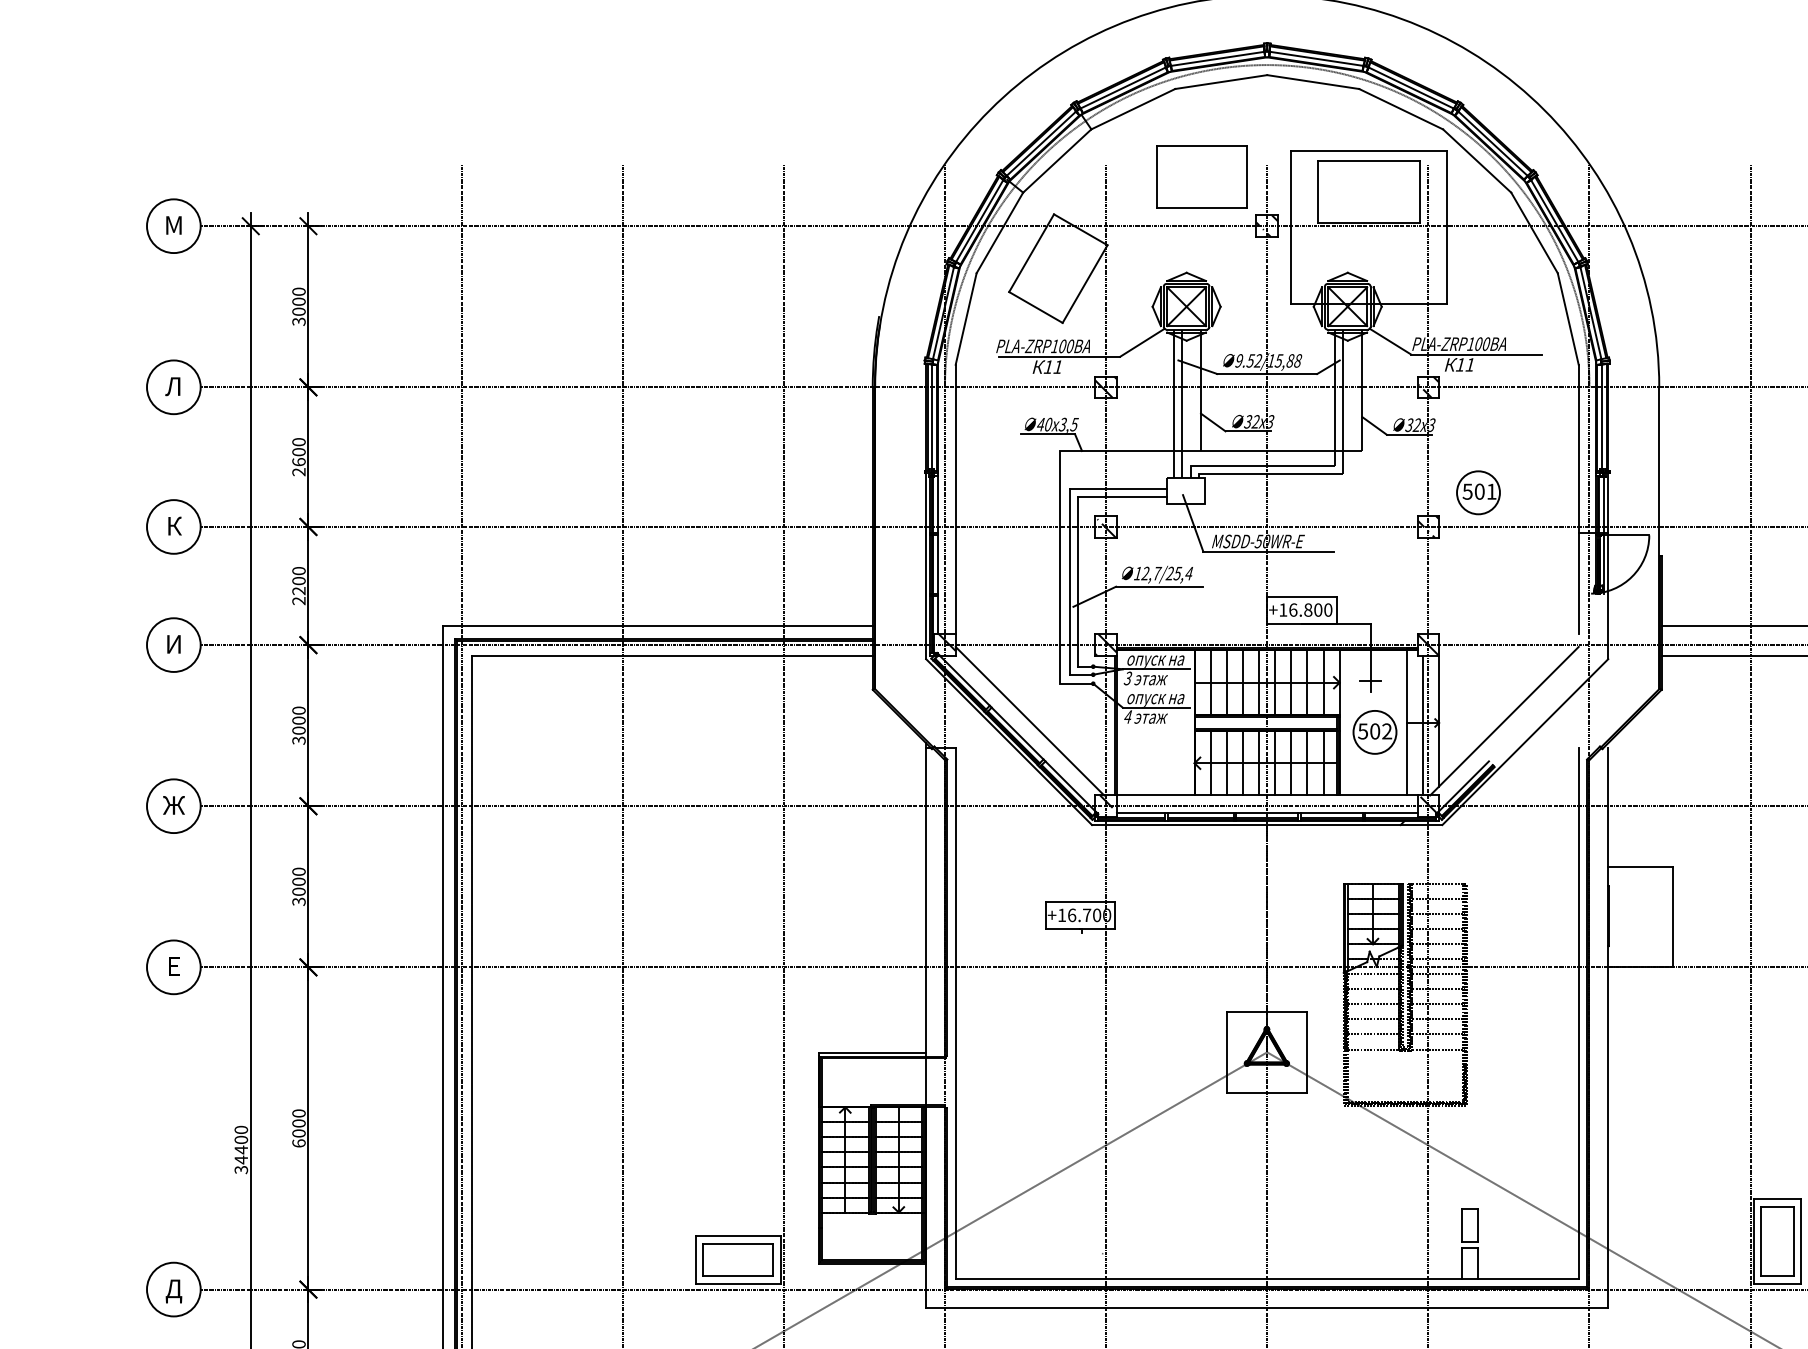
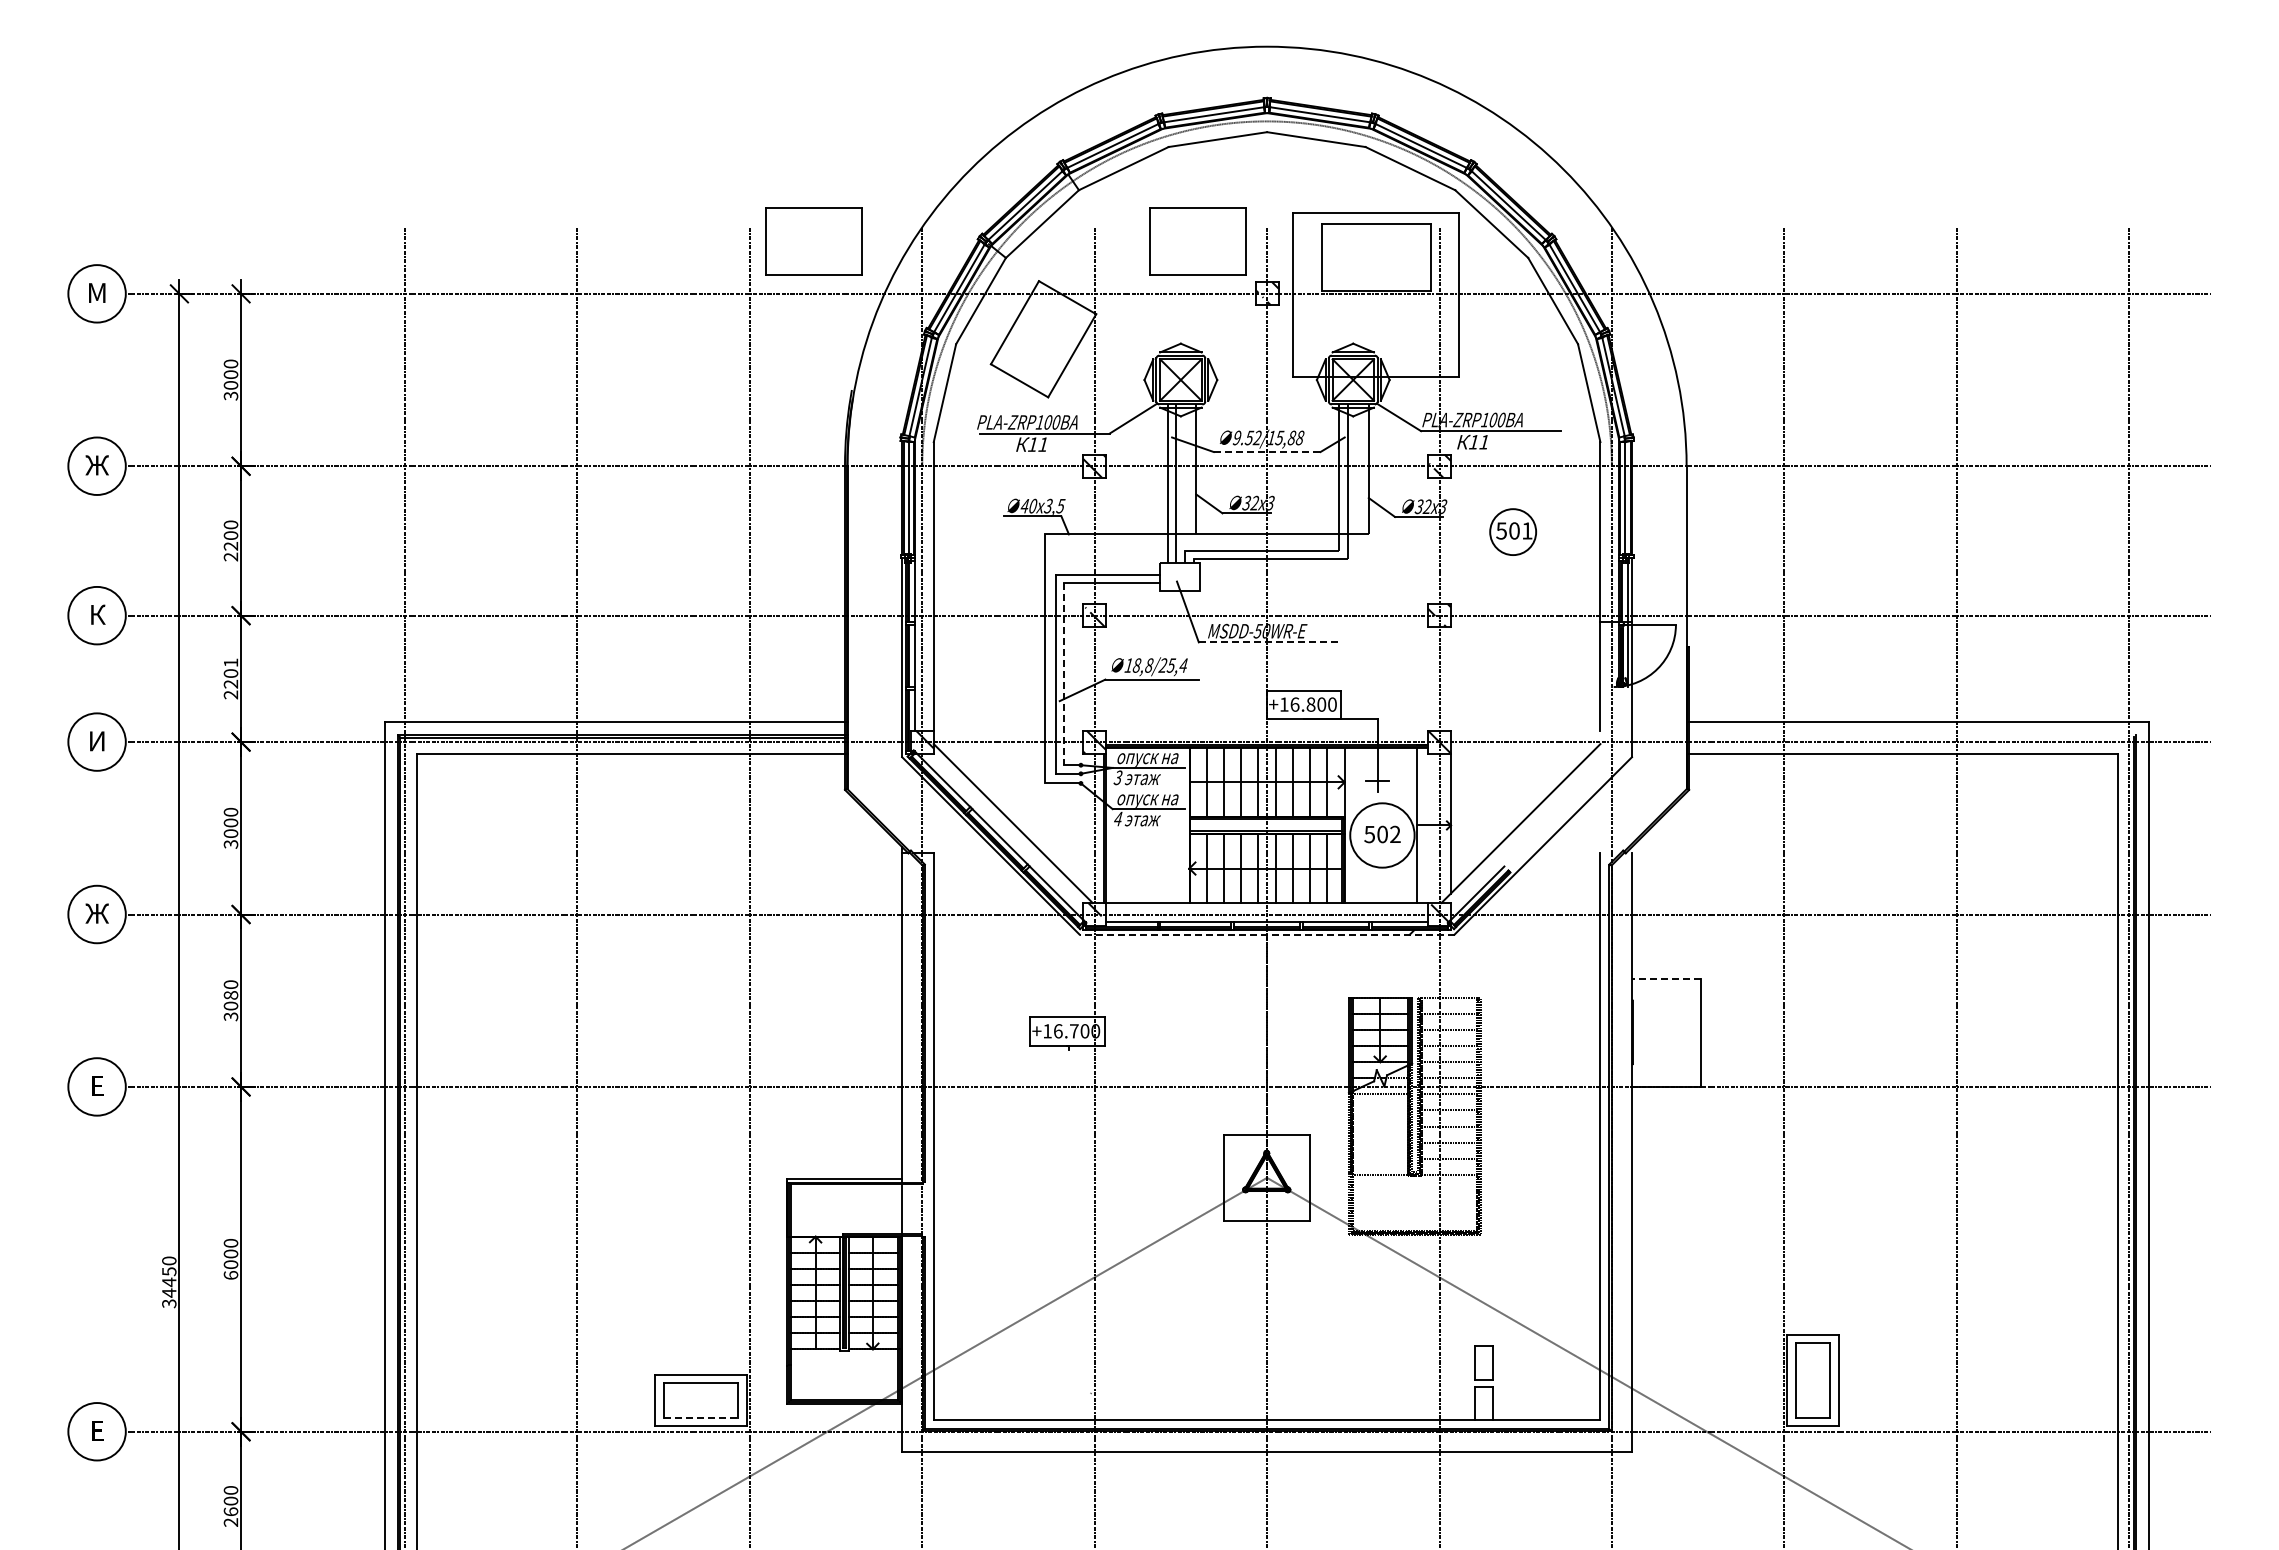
part: (843, 177) -> (813, 241), added
line: (1267, 374) -> (1267, 452), solid -> dashed
text: (173, 386) -> (96, 465), Л -> Ж
text: (298, 461) -> (230, 545), 2600 -> 2200
part: (1477, 492) -> (1512, 531), moved
line: (1268, 552) -> (1268, 642), solid -> dashed
text: (298, 570) -> (230, 662), 2200 -> 2201
text: (1151, 573) -> (1143, 665), 12,7/25,4 -> 18,8/25,4
line: (1077, 581) -> (1064, 674), solid -> dashed
line: (1422, 725) -> (1433, 828), removed
circle: (1375, 732) -> (1382, 835), size x1.4
line: (1266, 824) -> (1266, 934), solid -> dashed
line: (1640, 866) -> (1666, 979), solid -> dashed
text: (298, 881) -> (230, 995), 3000 -> 3080
line: (1373, 989) -> (1380, 1110), removed
line: (1373, 1004) -> (1380, 1126), removed
line: (1373, 1019) -> (1380, 1142), removed
line: (1373, 1034) -> (1380, 1158), removed
text: (241, 1139) -> (169, 1271), 34400 -> 34450
line: (738, 1276) -> (701, 1417), solid -> dashed
text: (174, 1291) -> (97, 1433), Д -> Е

